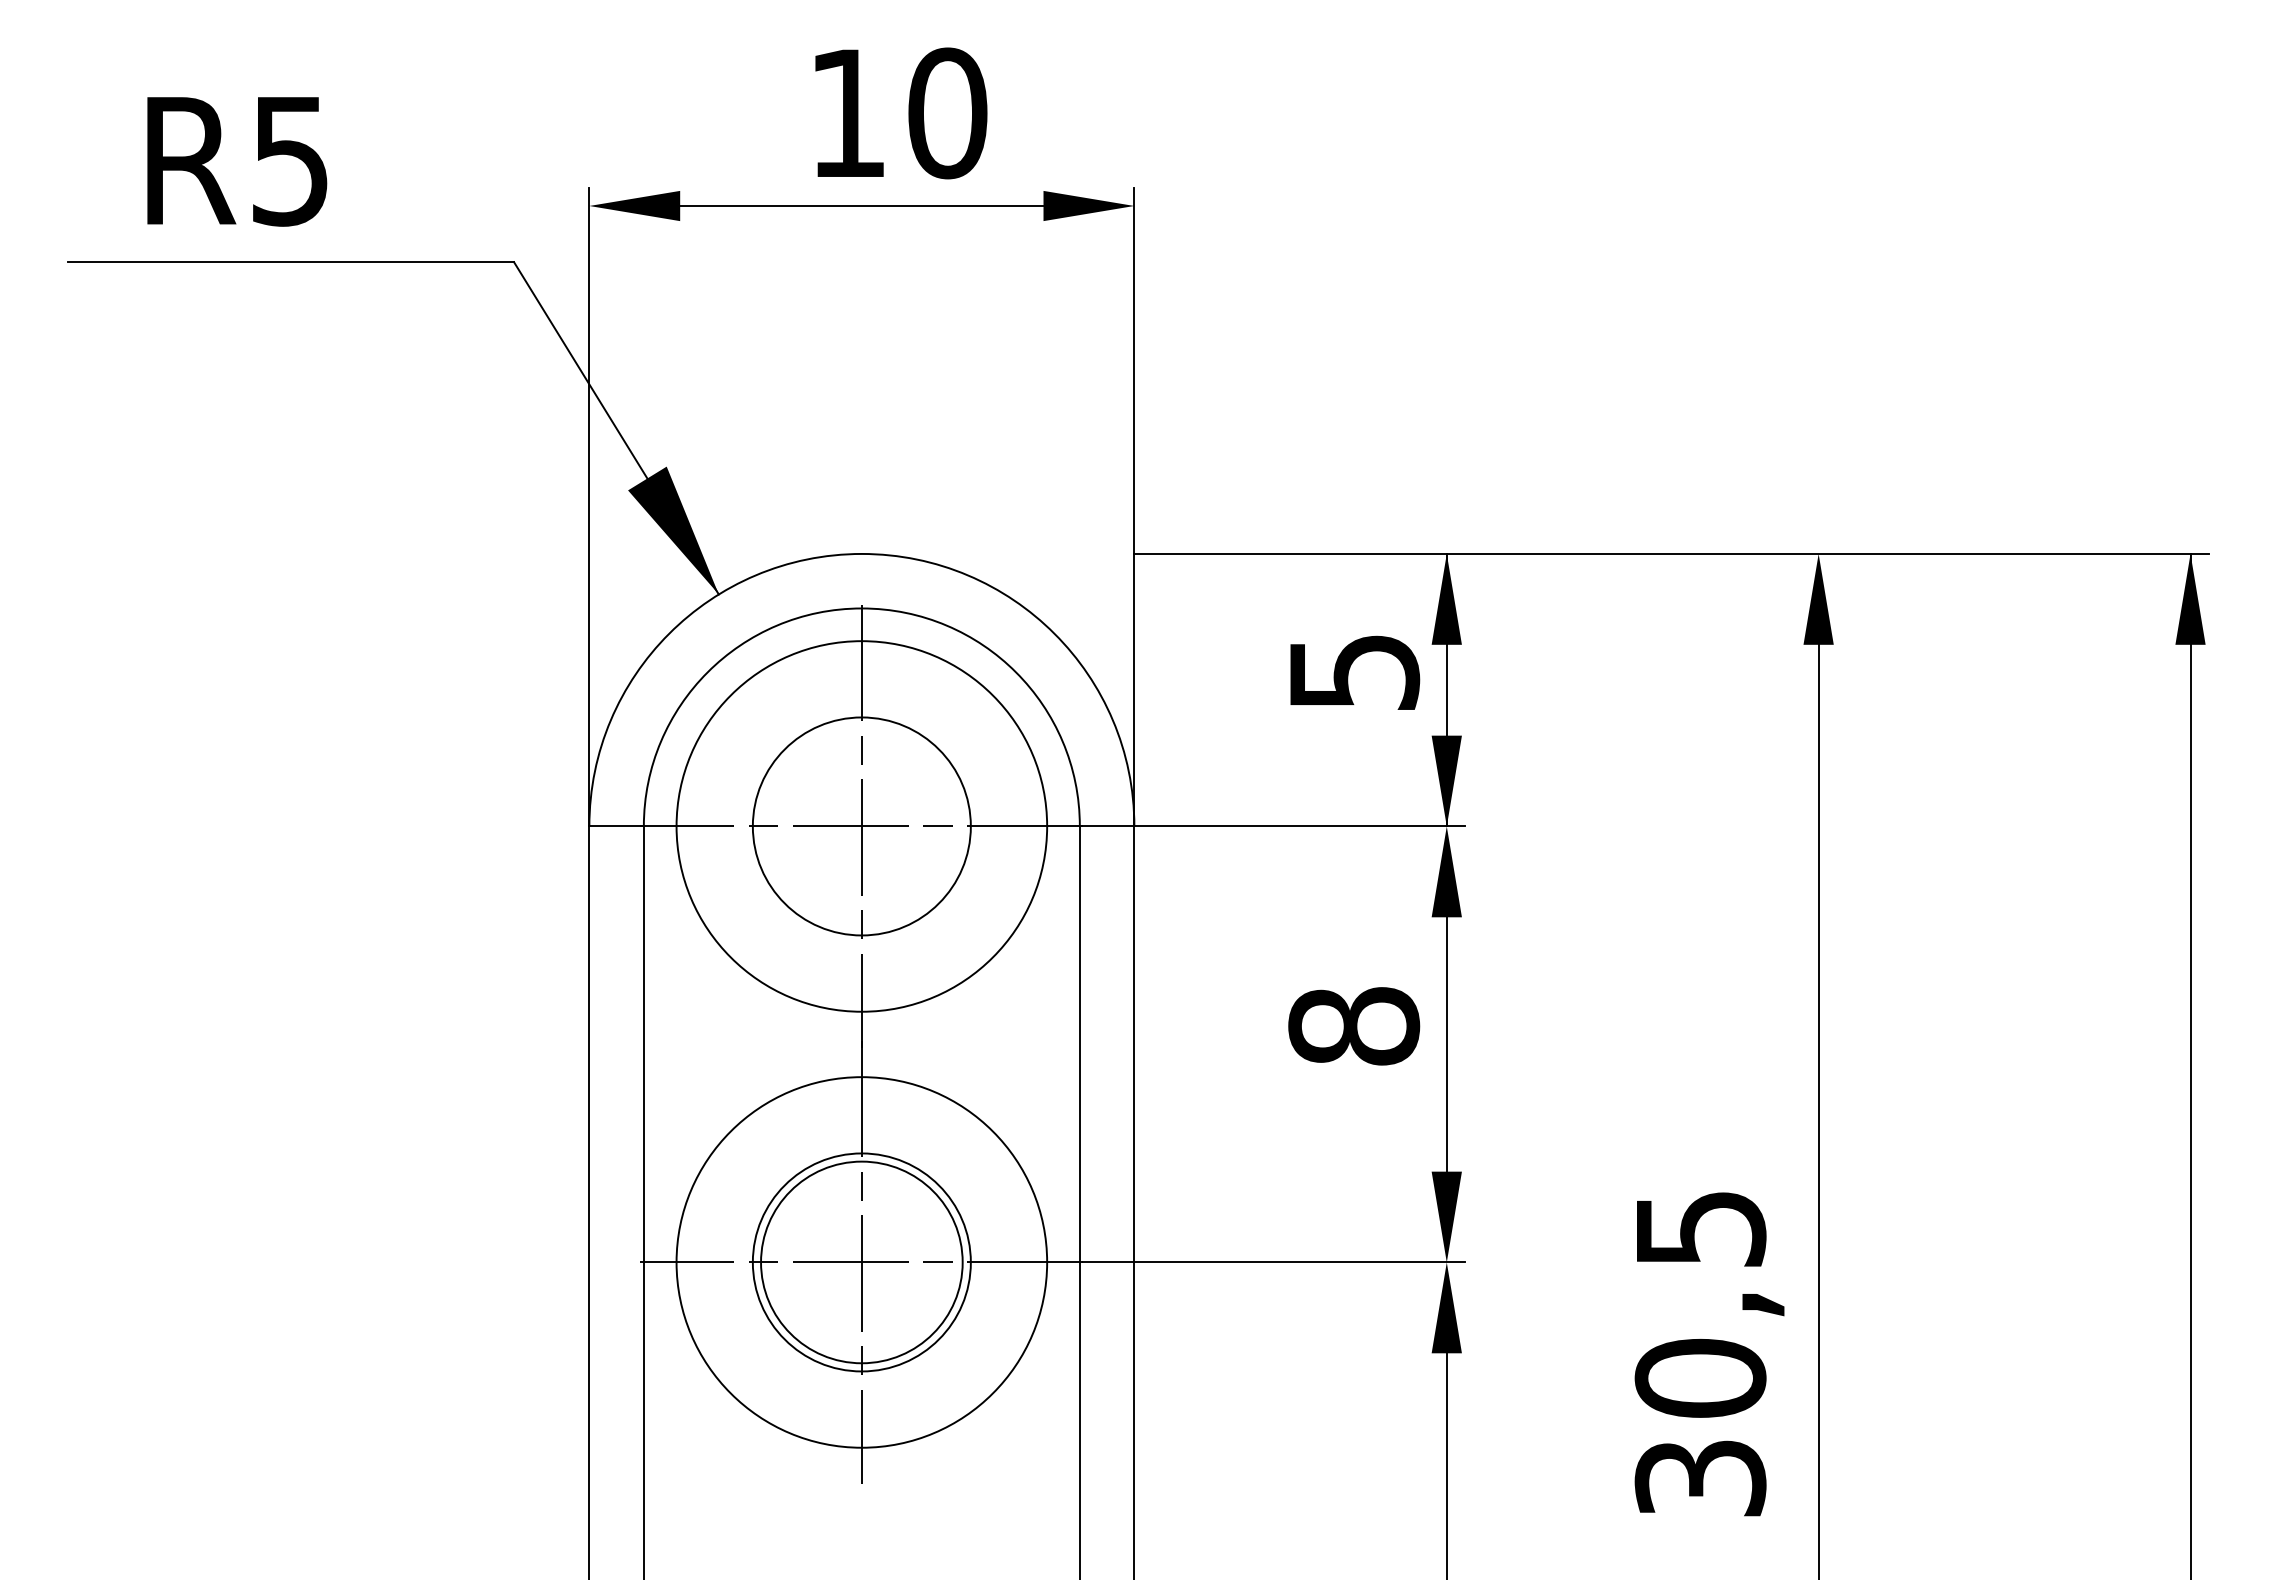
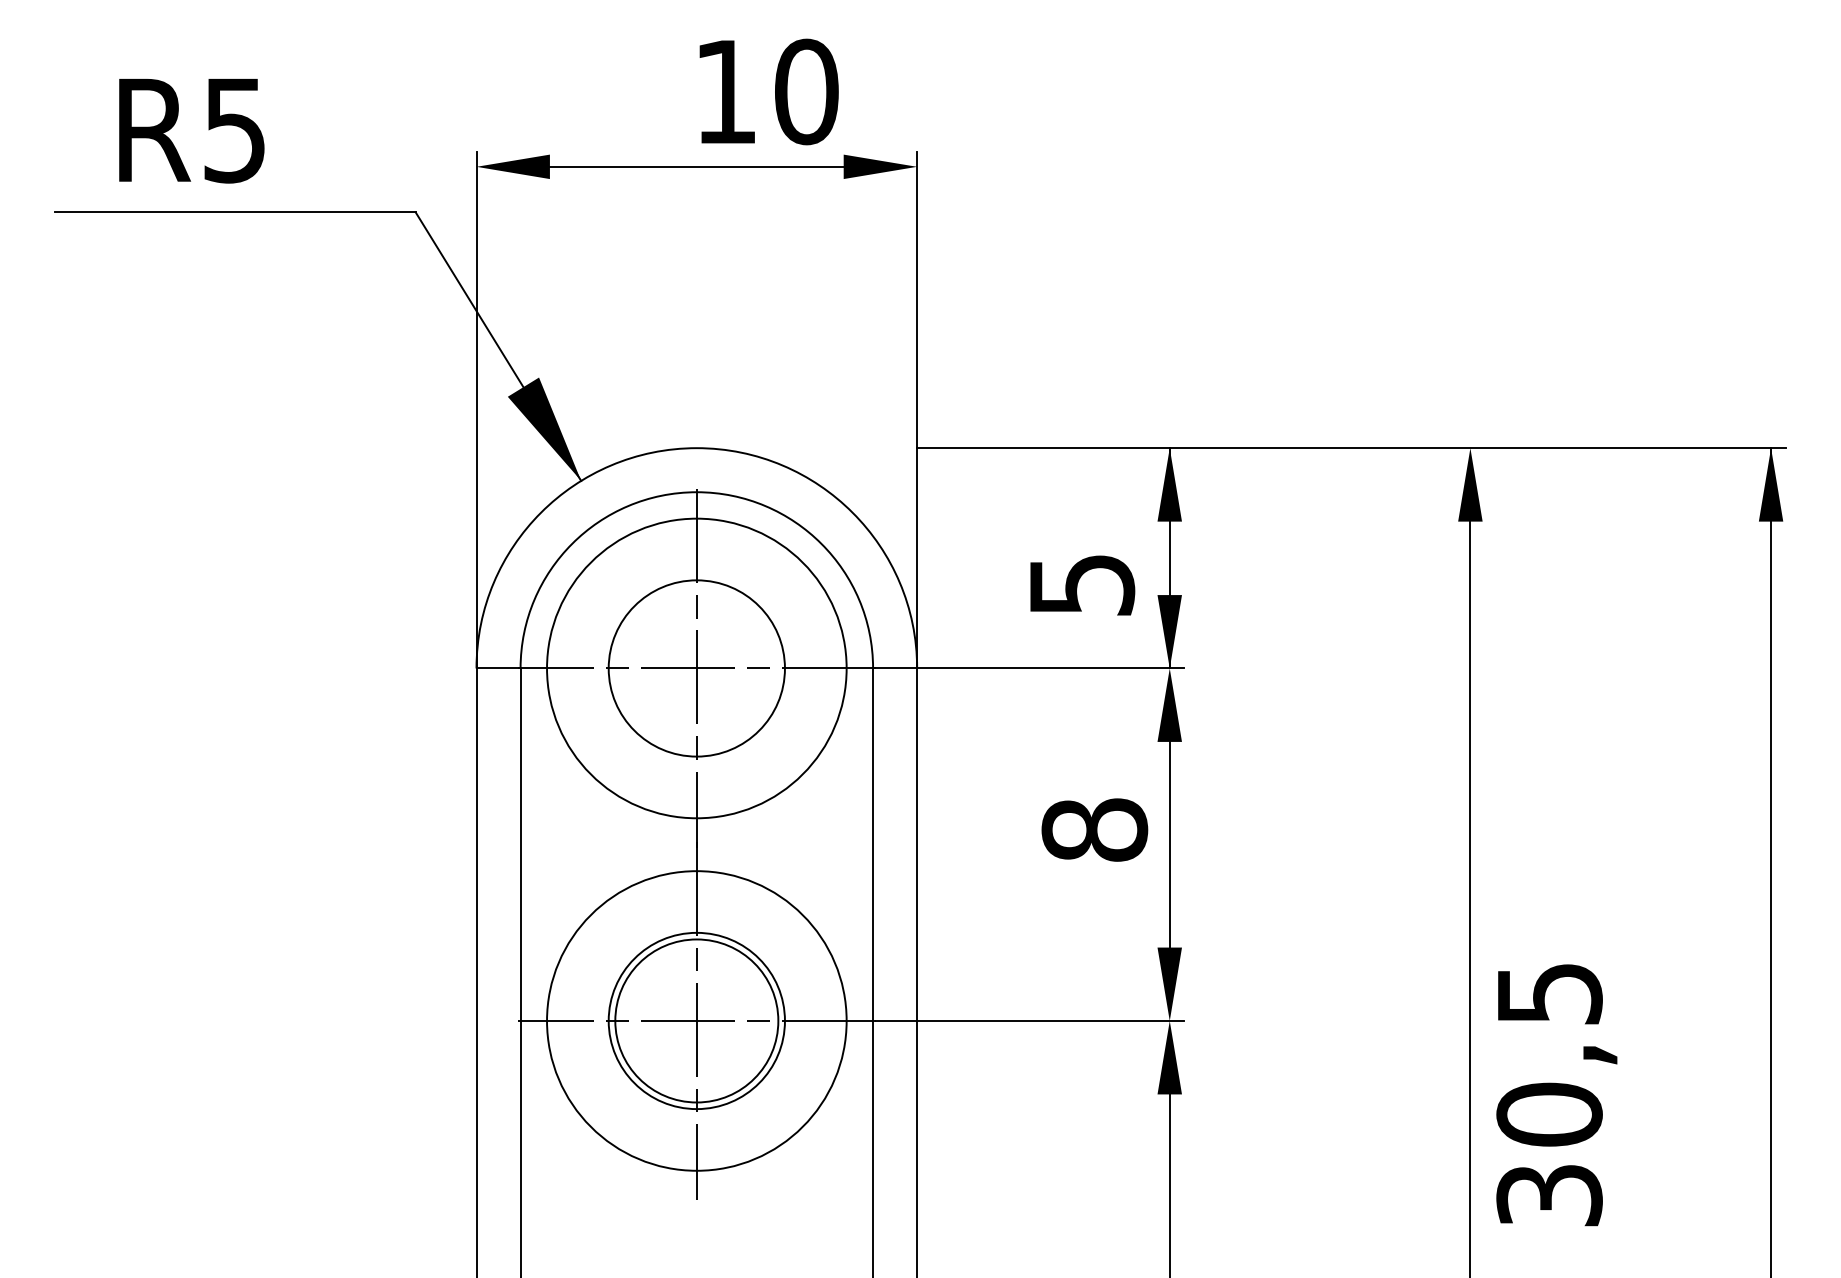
text: (901, 113) -> (769, 92), moved
text: (1355, 672) -> (1083, 585), moved
text: (1709, 1354) -> (1556, 1095), moved

